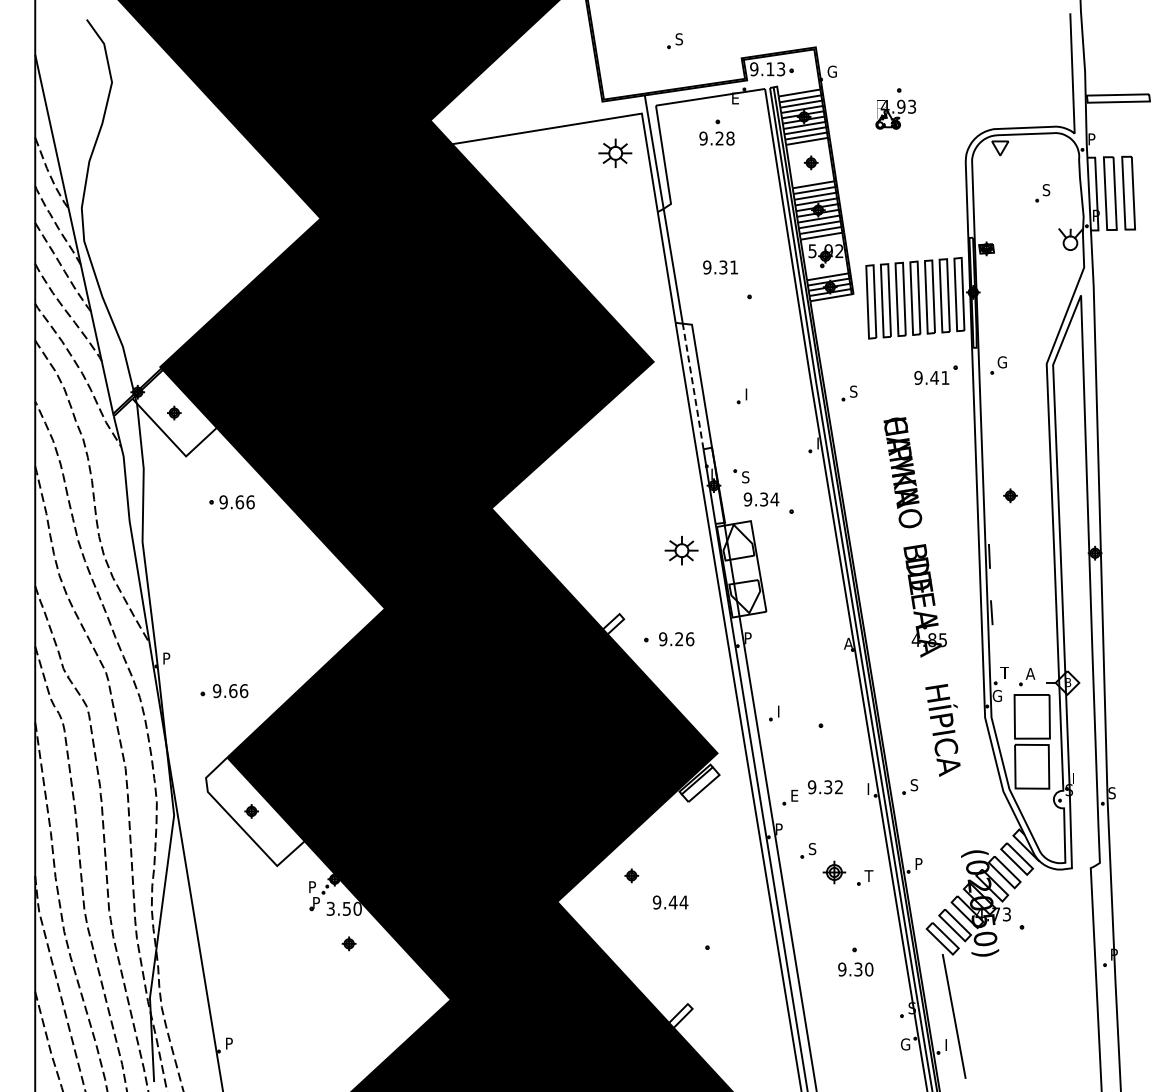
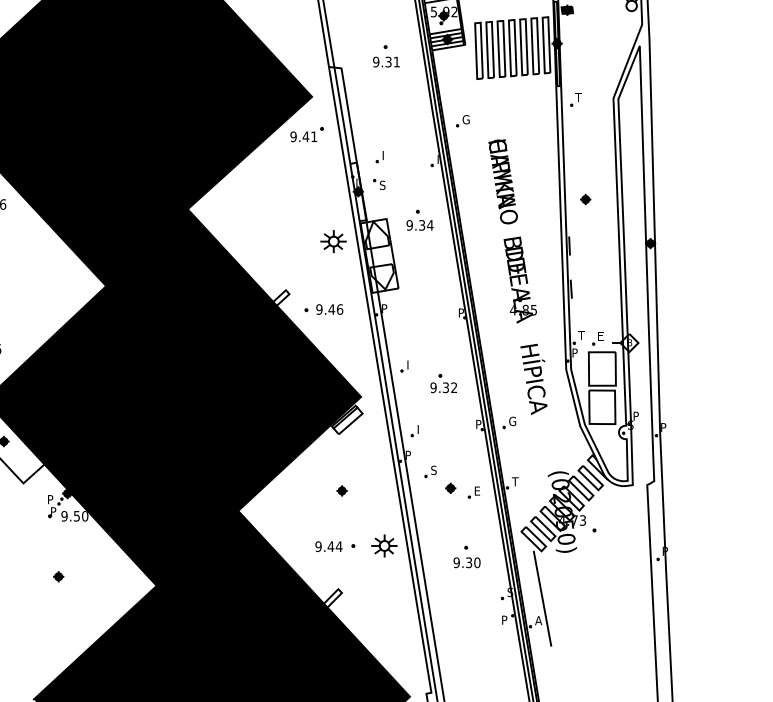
text: (720, 267) -> (386, 62), moved
text: (1001, 362) -> (578, 97), G -> T
part: (935, 374) -> (306, 134), moved
line: (693, 387) -> (342, 116), dashed -> solid
text: (854, 391) -> (466, 119), S -> G
part: (741, 396) -> (379, 157), moved
text: (761, 499) -> (420, 225), moved
text: (678, 639) -> (331, 309), 9.26 -> 9.46
text: (848, 643) -> (461, 312), A -> P
text: (1030, 673) -> (601, 335), A -> E
text: (996, 695) -> (574, 352), G -> P
text: (1076, 778) -> (636, 416), I -> P
text: (914, 785) -> (512, 421), S -> G
text: (871, 786) -> (479, 422), I -> P
text: (825, 787) -> (443, 387), moved
text: (1111, 793) -> (663, 427), S -> P
text: (795, 795) -> (420, 429), E -> I
text: (918, 863) -> (515, 481), P -> T
part: (834, 872) -> (450, 488), size x0.62
part: (631, 875) -> (341, 490), moved
text: (868, 875) -> (476, 490), T -> E
text: (670, 902) -> (328, 546), moved
text: (330, 908) -> (64, 515), 3.50 -> 9.50
part: (348, 943) -> (58, 576), moved
part: (747, 947) -> (384, 545), added
text: (905, 1044) -> (505, 620), G -> P
text: (948, 1044) -> (538, 620), I -> A

